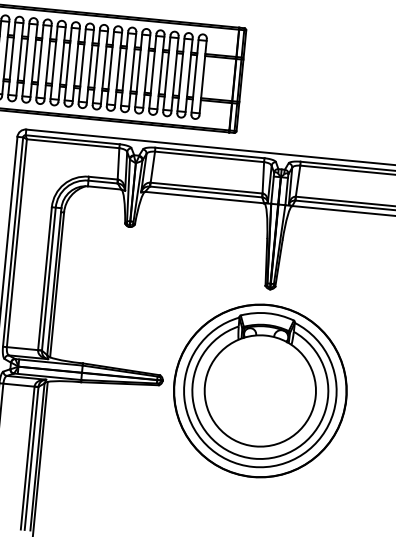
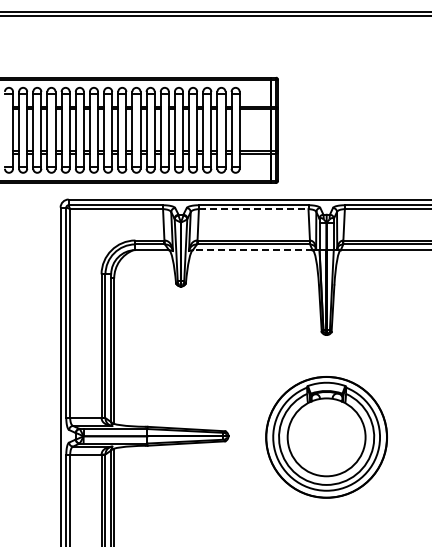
line: (209, 157) -> (253, 209), solid -> dashed
line: (204, 197) -> (252, 250), solid -> dashed
part: (260, 391) -> (326, 437), size x0.7

